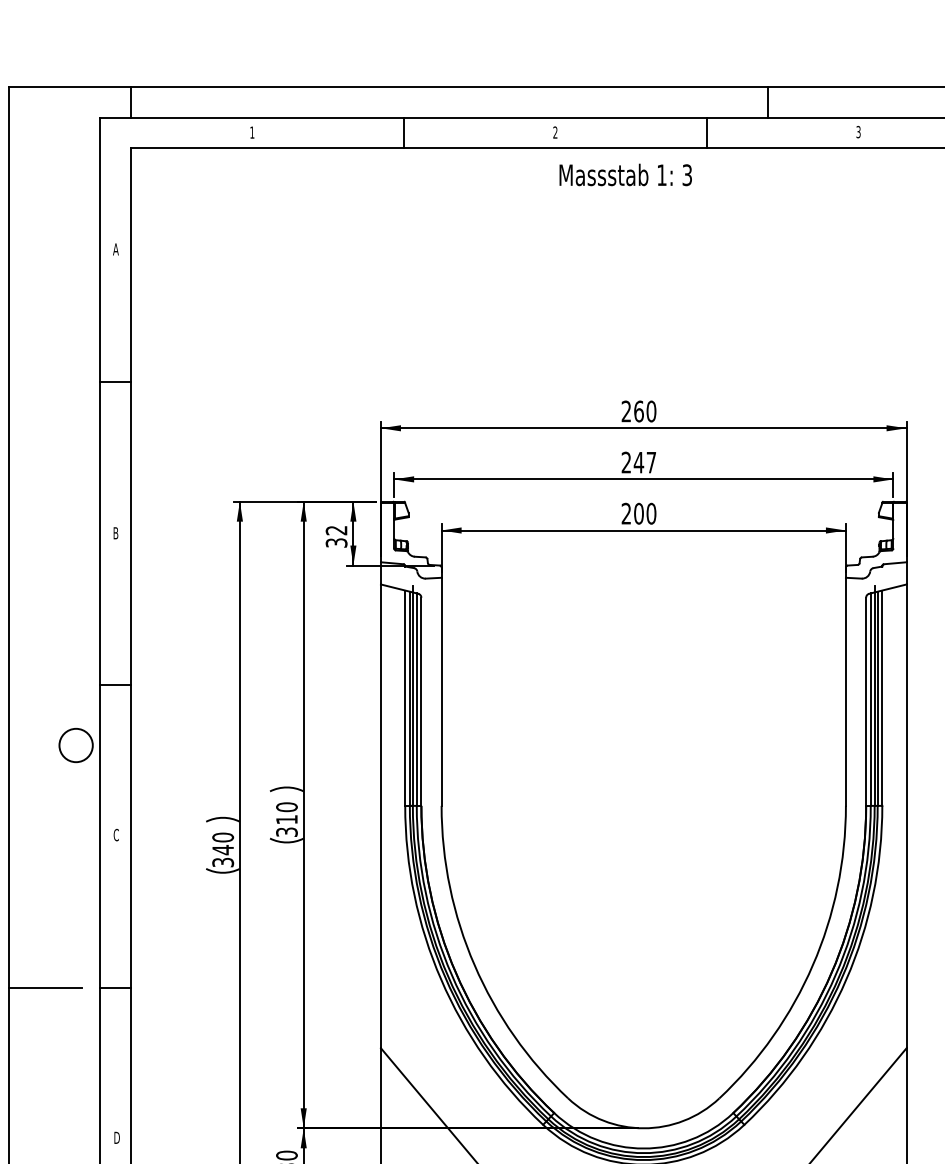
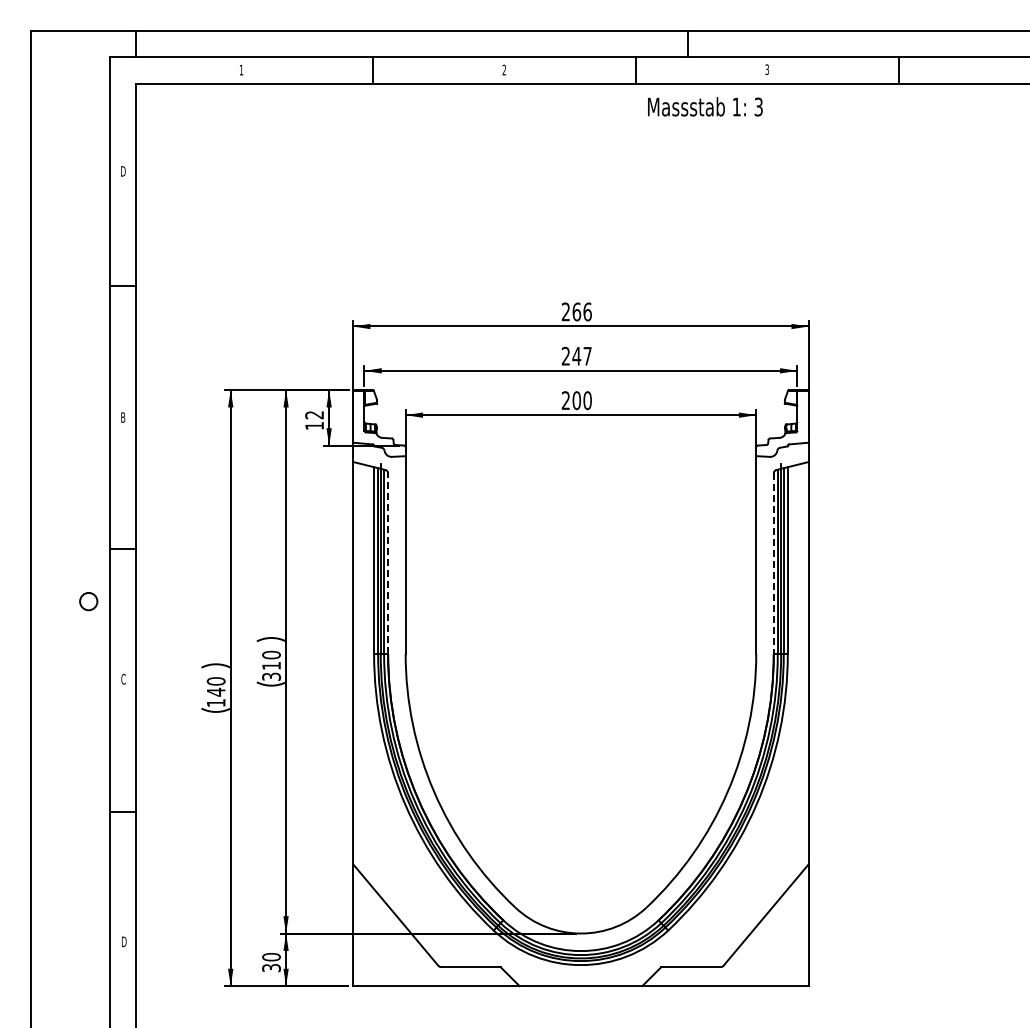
text: (625, 174) -> (705, 106), moved
text: (115, 249) -> (122, 171), A -> D
text: (651, 410) -> (587, 311), 260 -> 266
text: (336, 543) -> (314, 426), 32 -> 12
line: (421, 701) -> (388, 563), solid -> dashed
line: (865, 702) -> (773, 564), solid -> dashed
circle: (75, 745) -> (88, 601), size x0.6
text: (222, 863) -> (215, 703), 340 -> 140
line: (45, 987) -> (62, 811), removed

